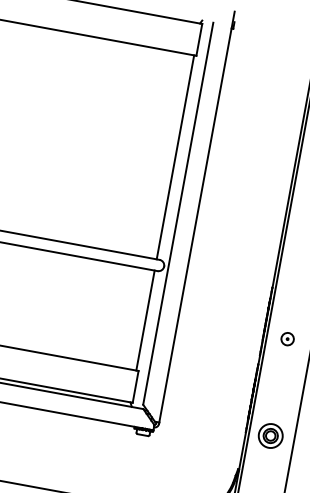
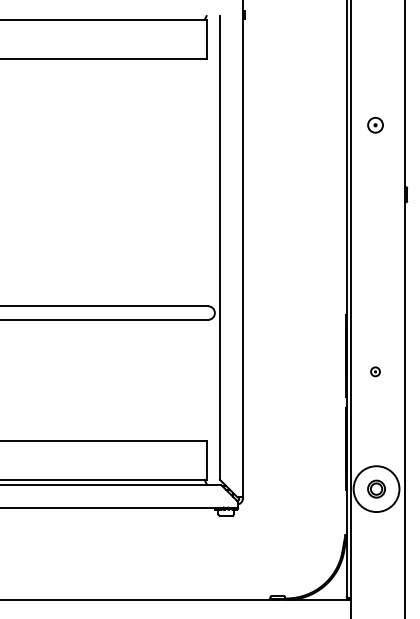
line: (175, 157) -> (204, 182), removed
line: (145, 320) -> (204, 380), removed
part: (287, 338) -> (375, 371), size x0.6
circle: (270, 435) -> (376, 488), size x1.6

